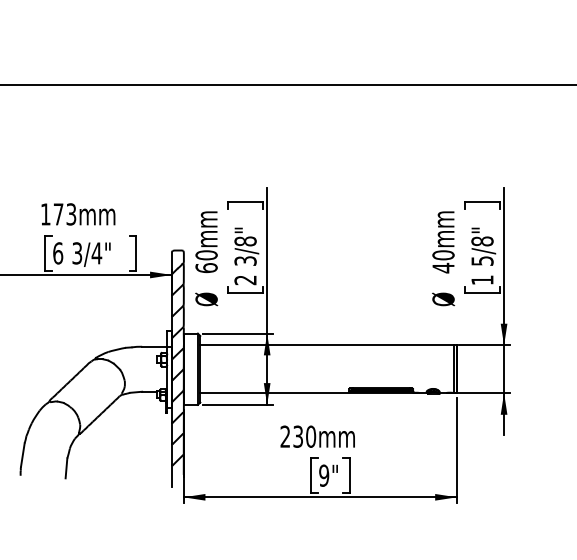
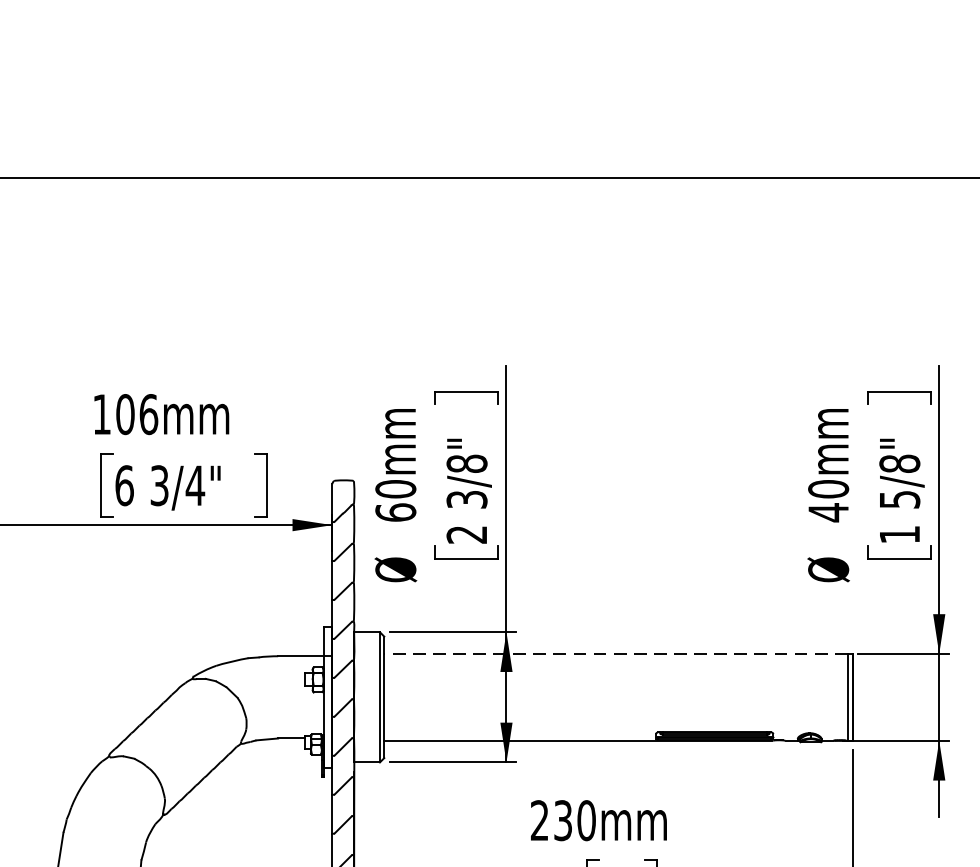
text: (64, 214) -> (136, 414), 173mm -> 106mm
line: (327, 345) -> (616, 653), solid -> dashed

